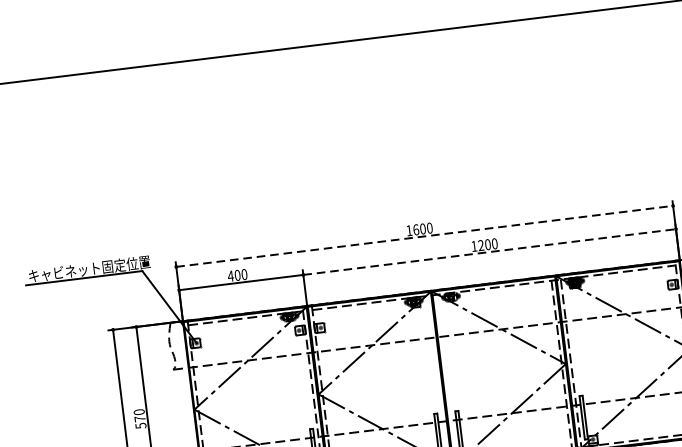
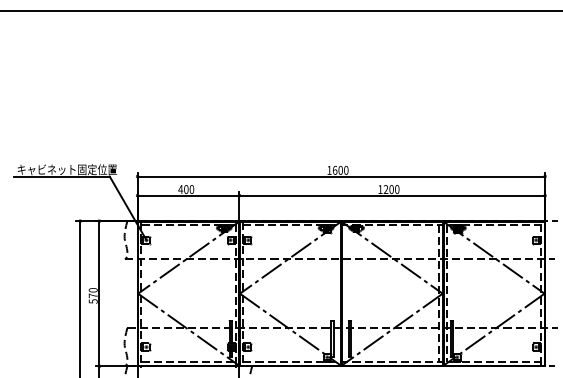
line: (424, 236) -> (341, 176), dashed -> solid
line: (489, 251) -> (392, 195), dashed -> solid

